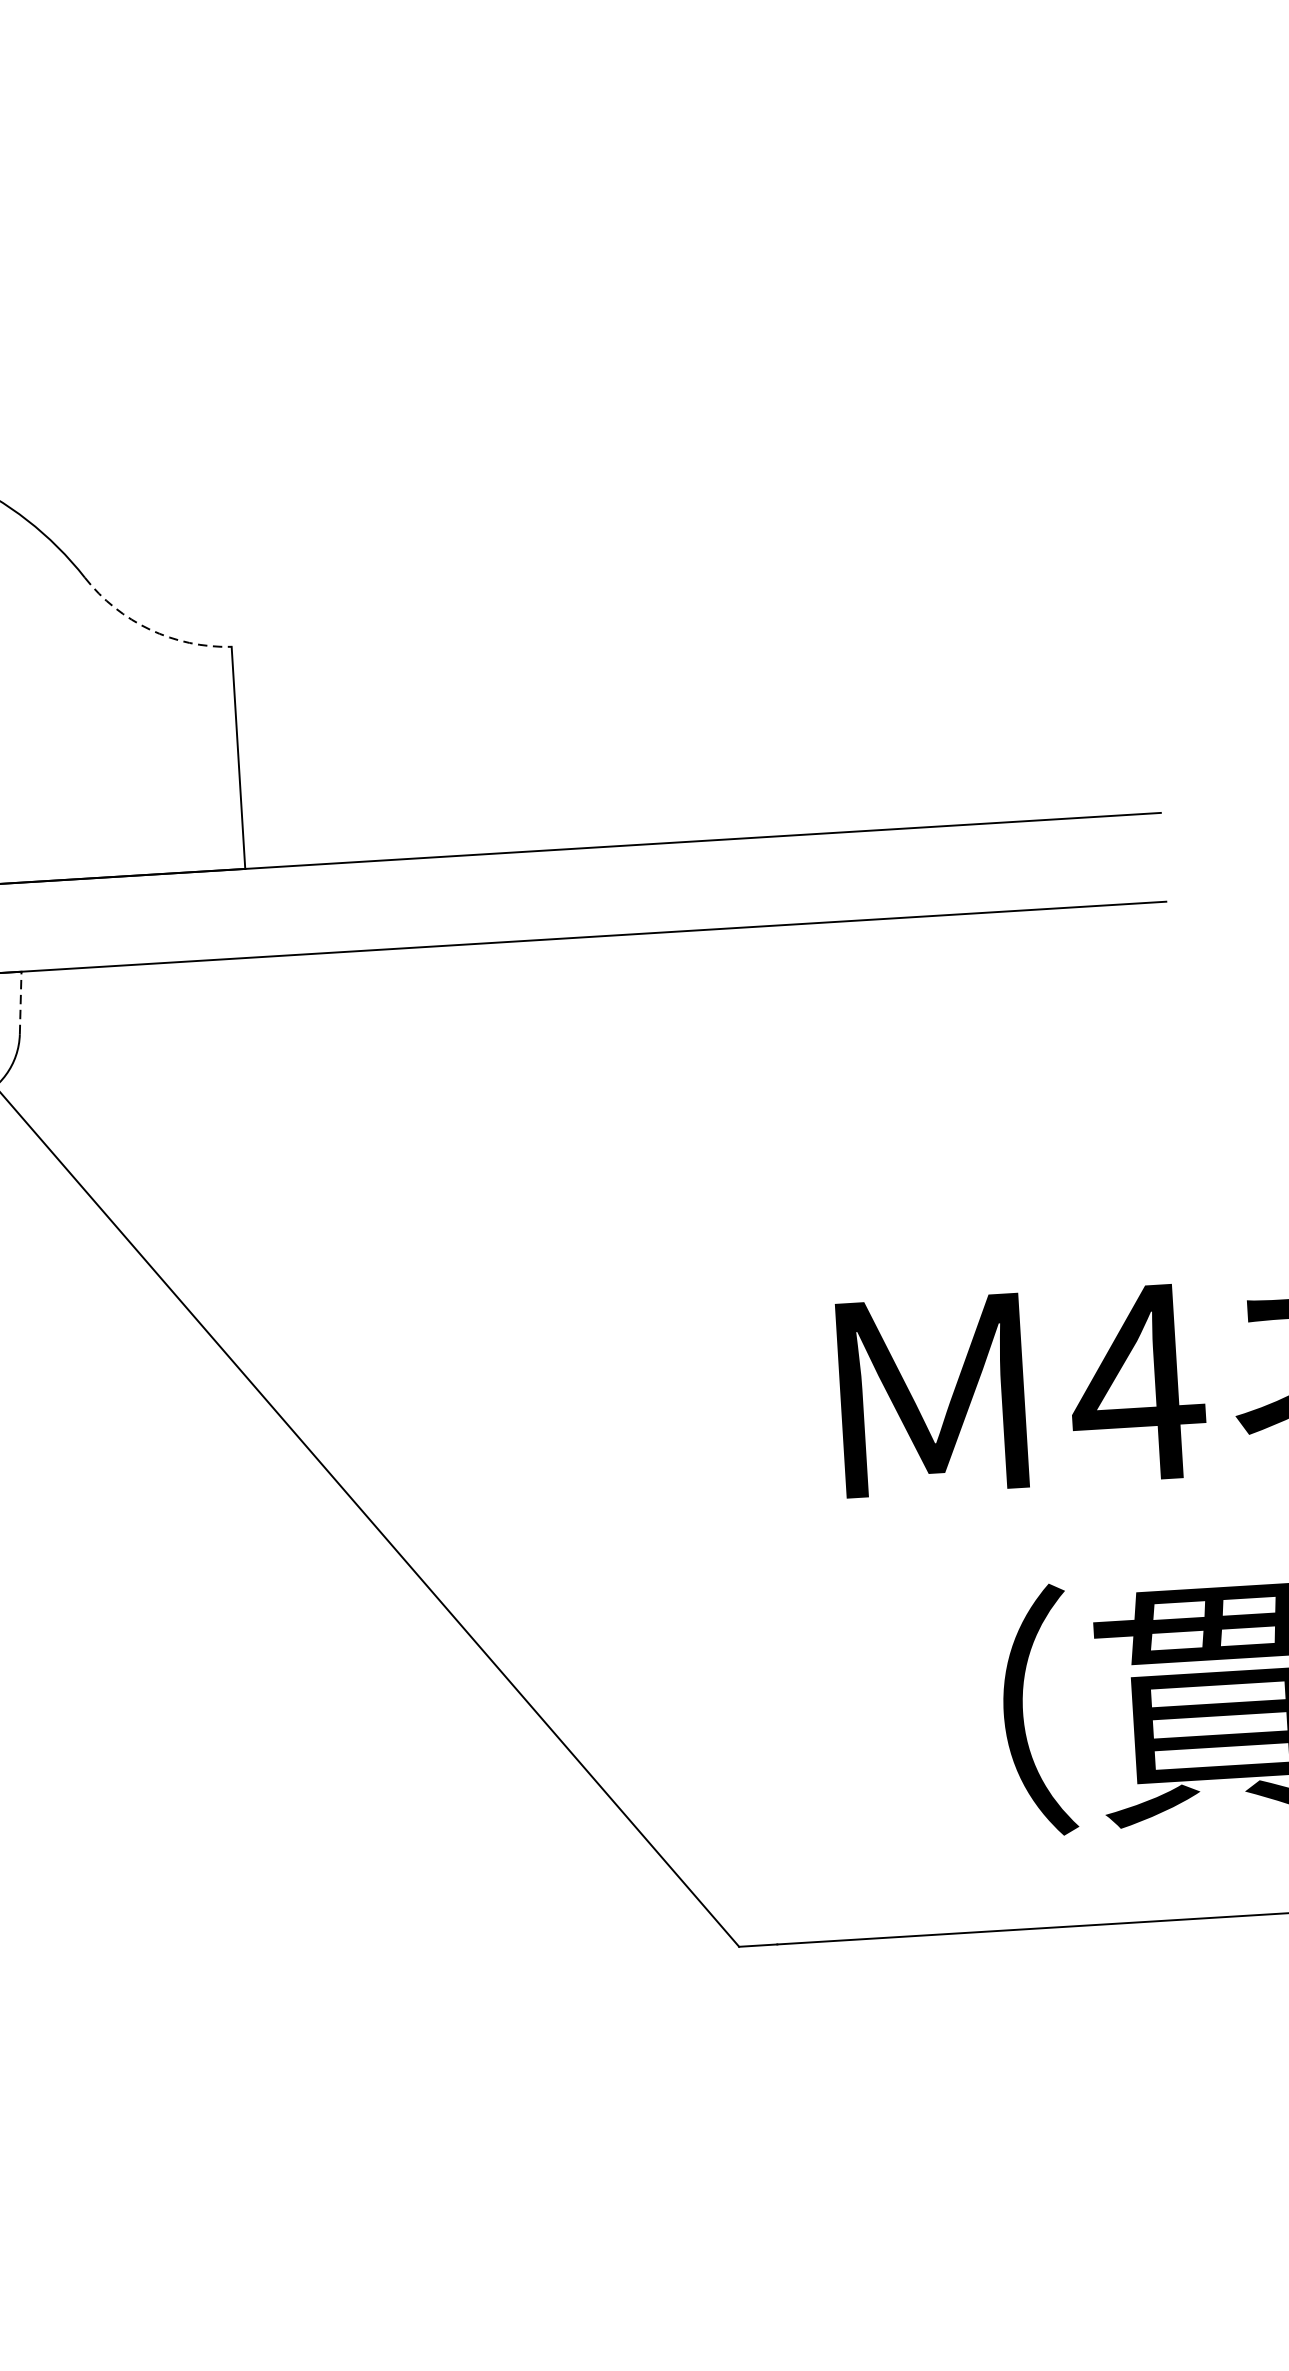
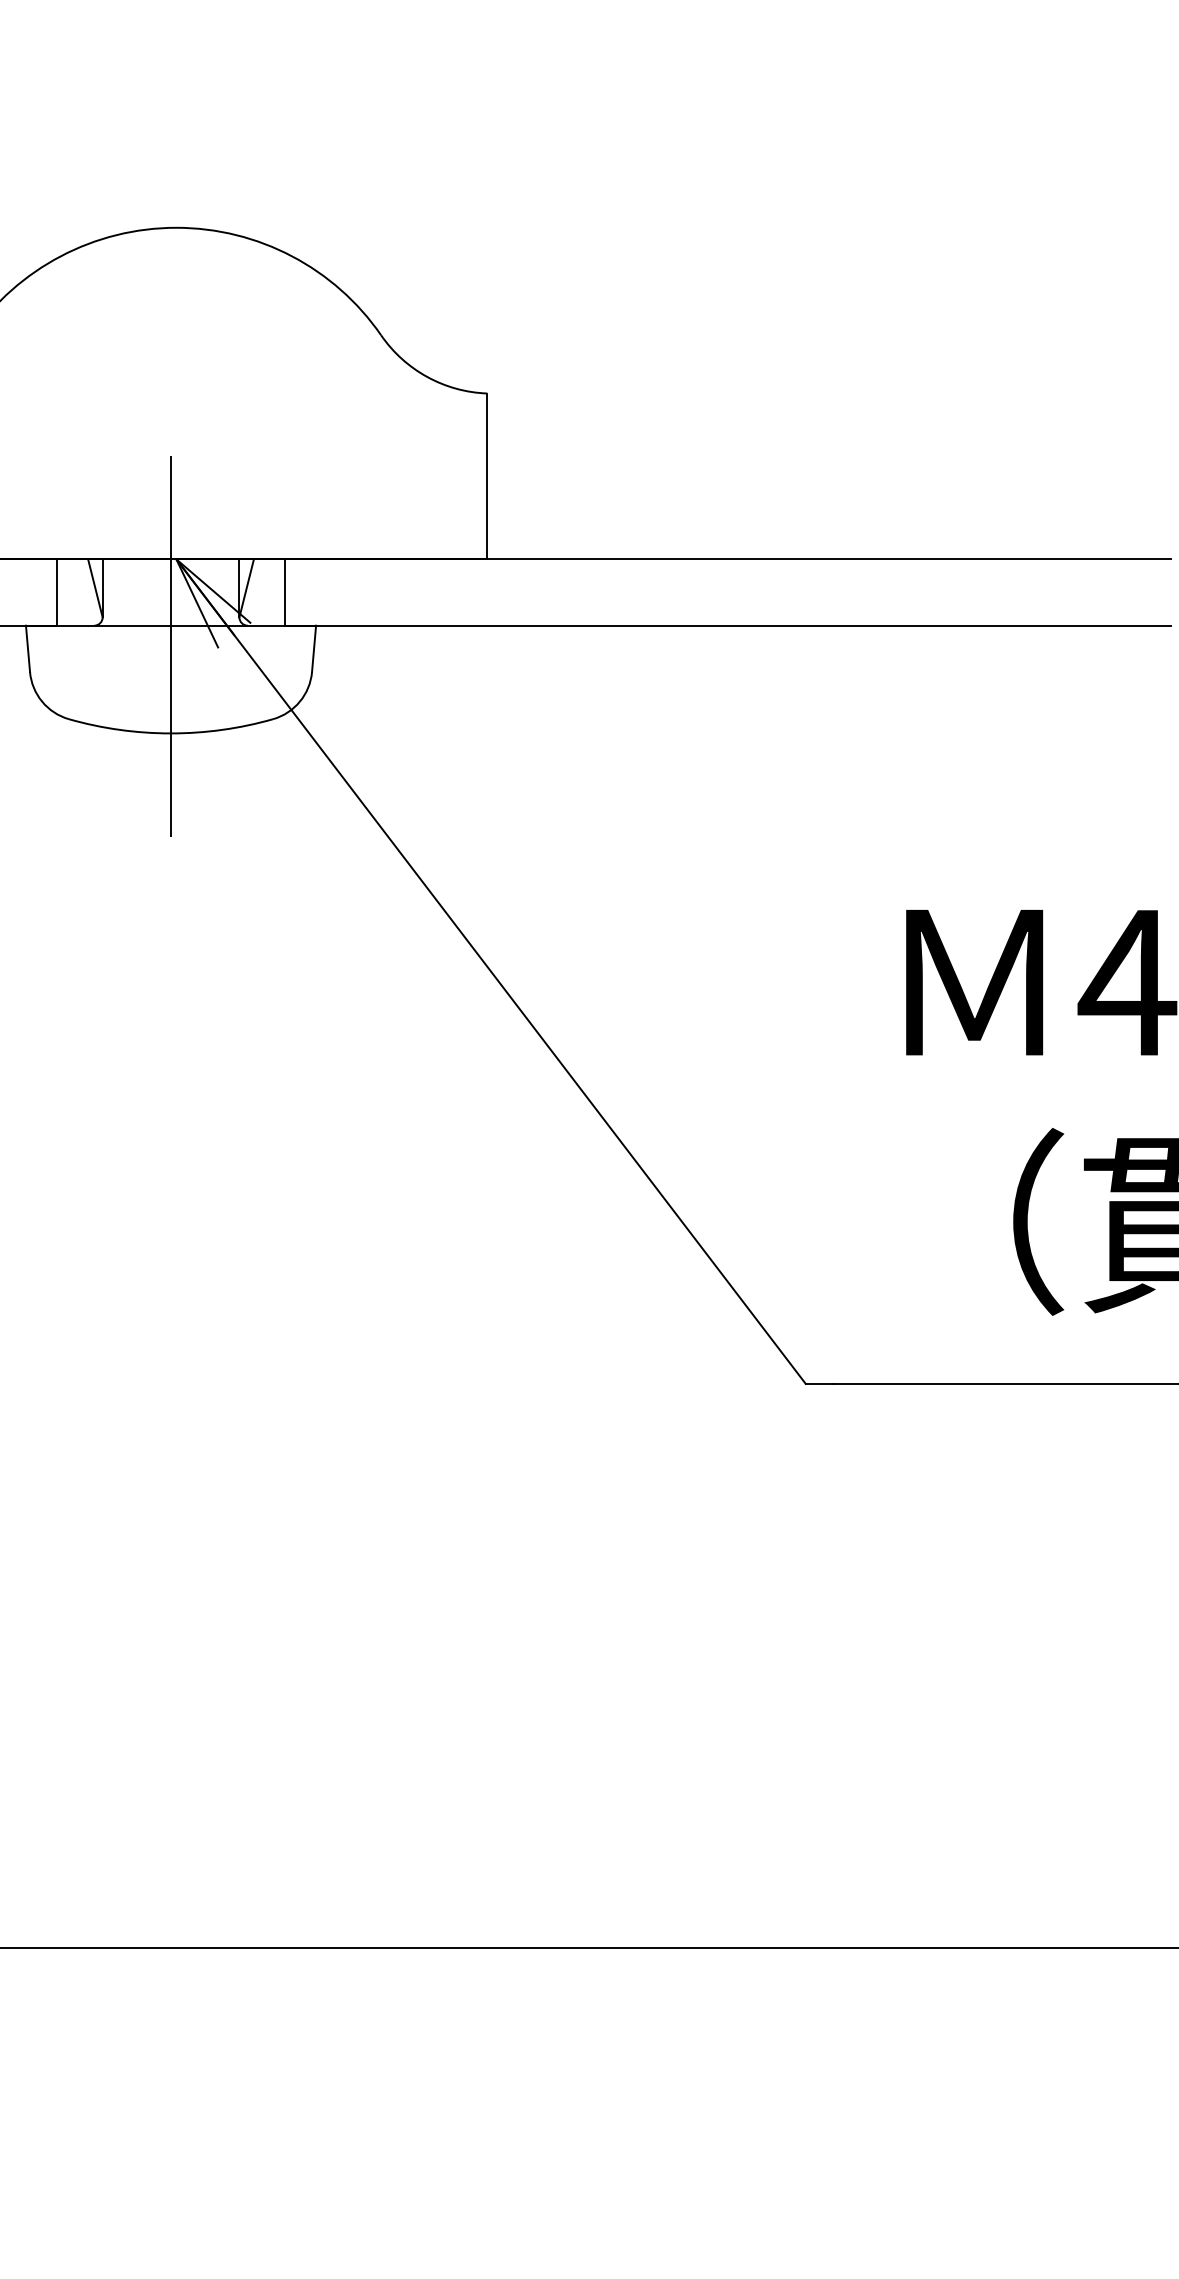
arc: (150, 630) -> (427, 377), dashed -> solid
line: (21, 1002) -> (314, 648), dashed -> solid

